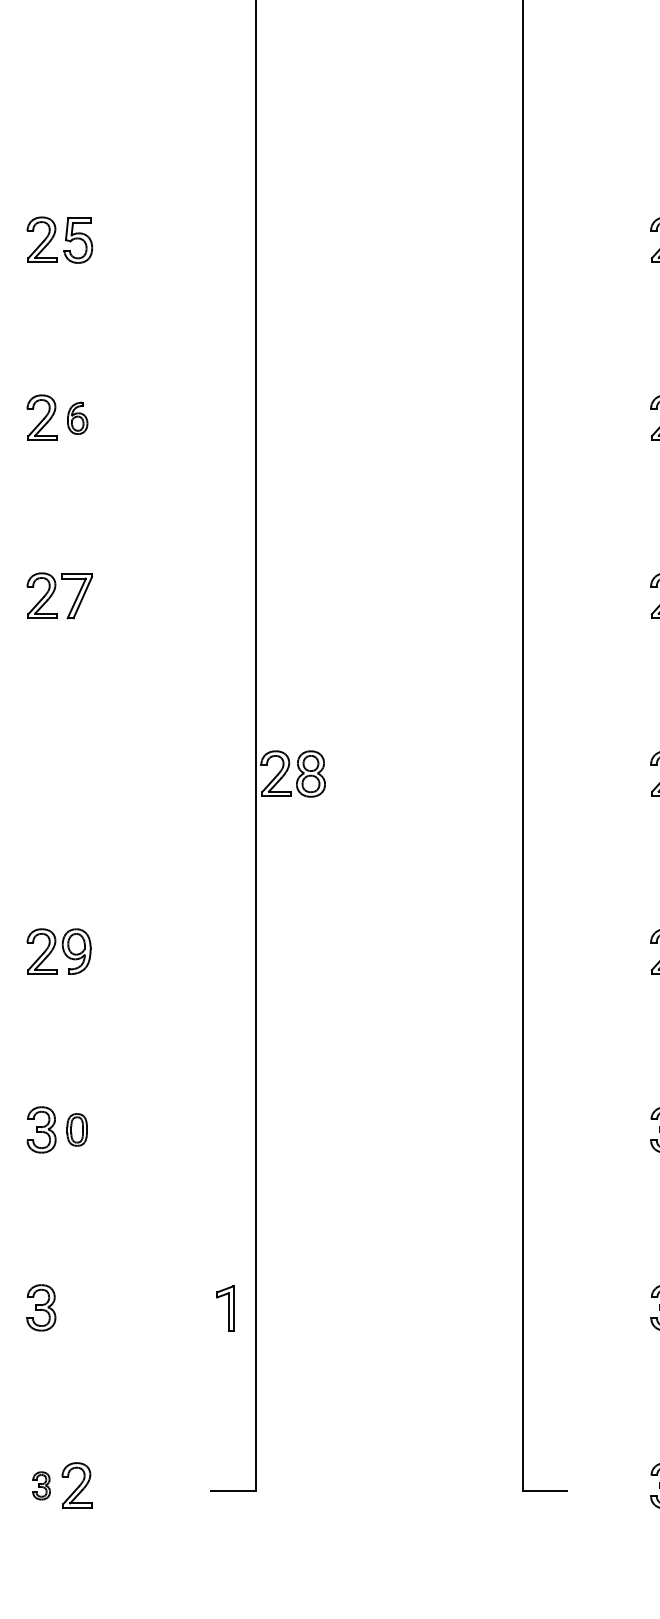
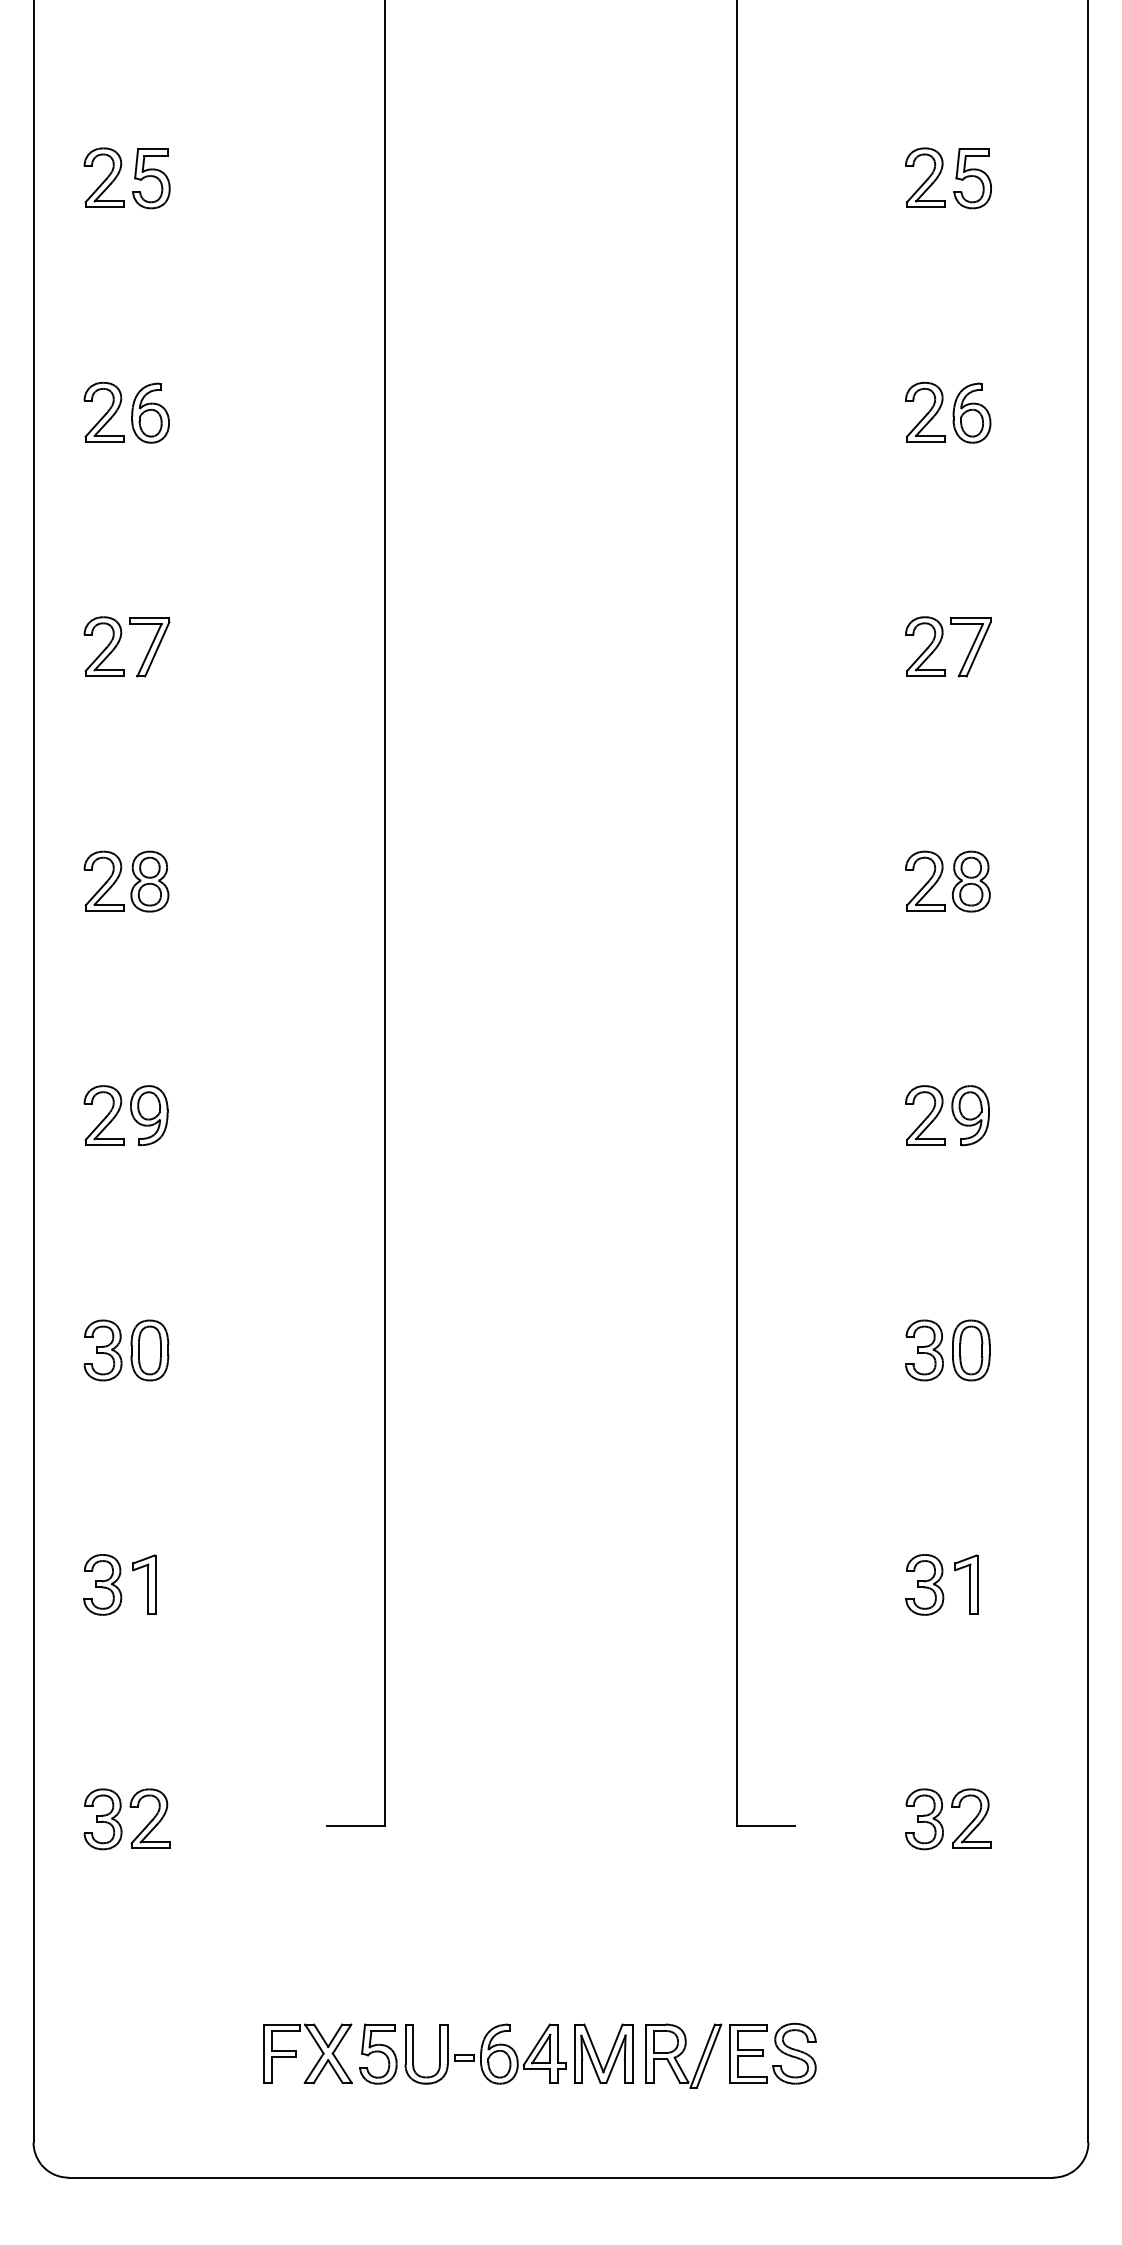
part: (77, 417) -> (150, 412), size x1.43
part: (297, 777) -> (132, 886), moved
part: (76, 1129) -> (149, 1350), size x1.43
part: (225, 1308) -> (144, 1584), moved
part: (41, 1485) -> (102, 1819), size x1.67

